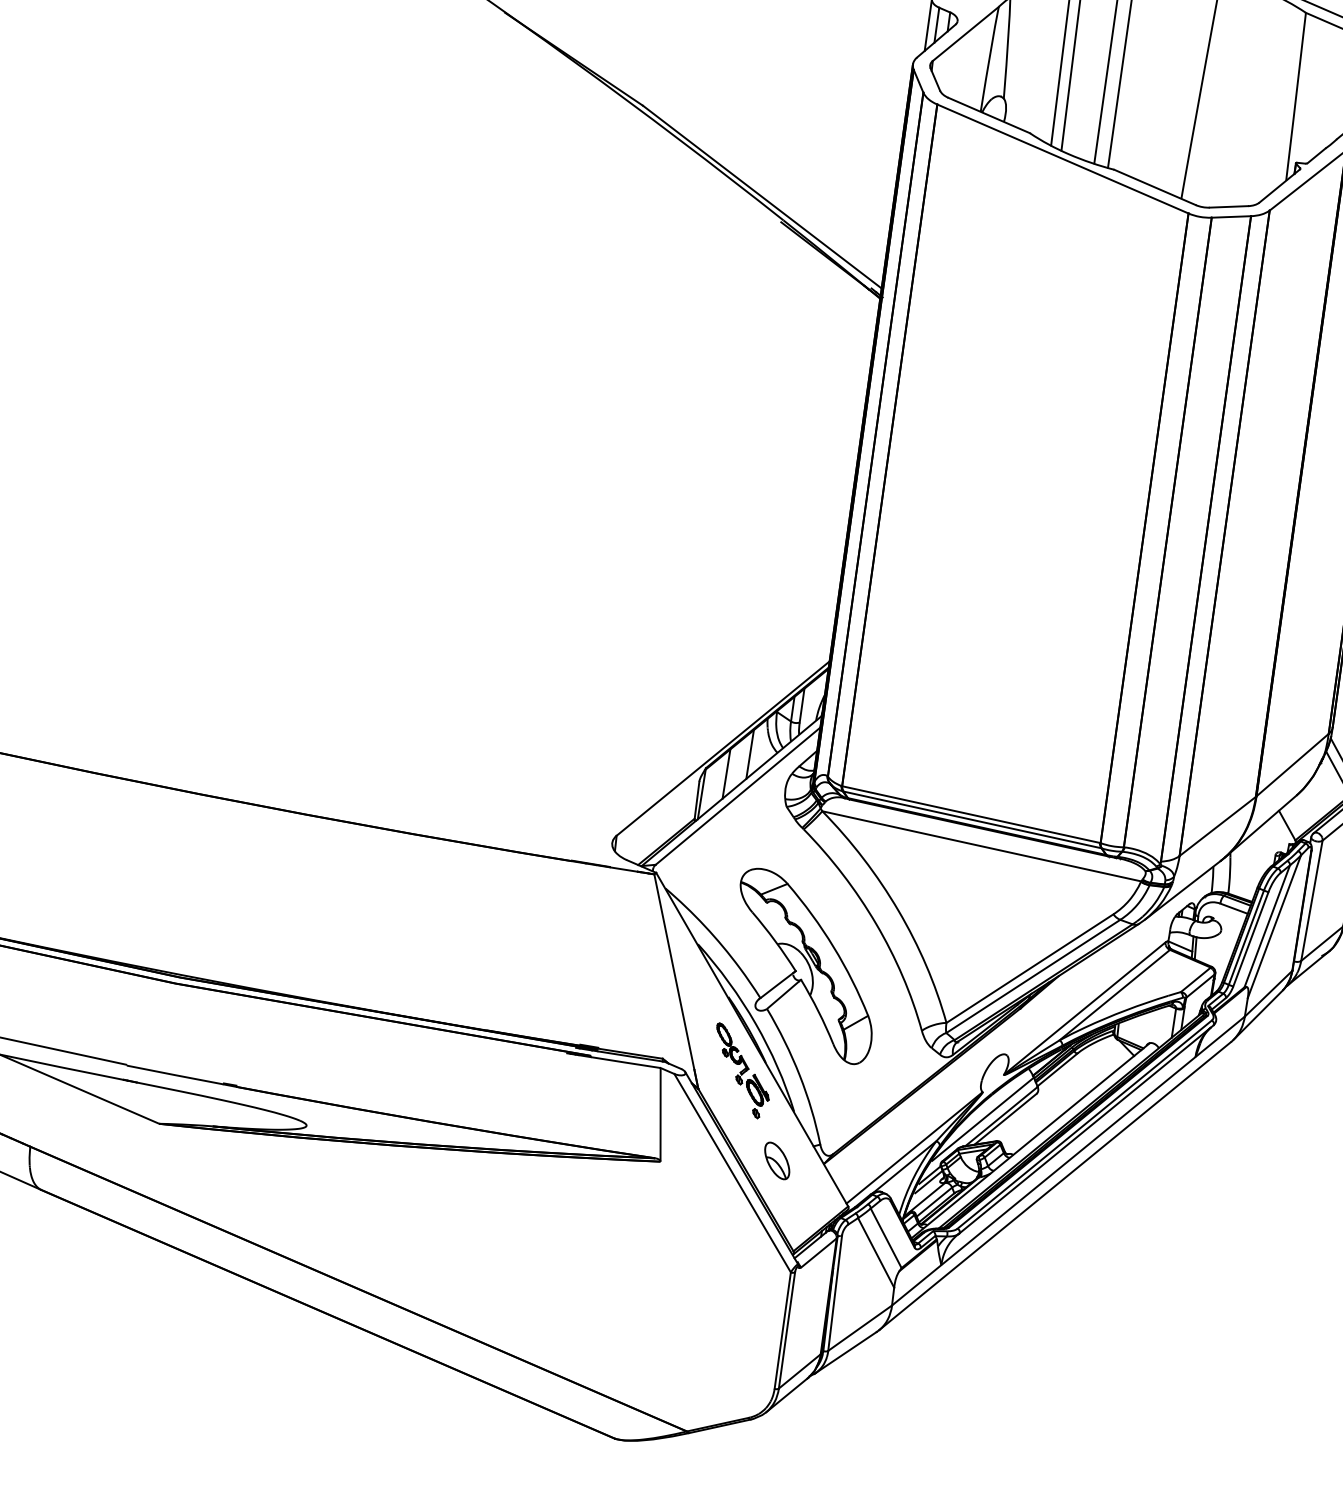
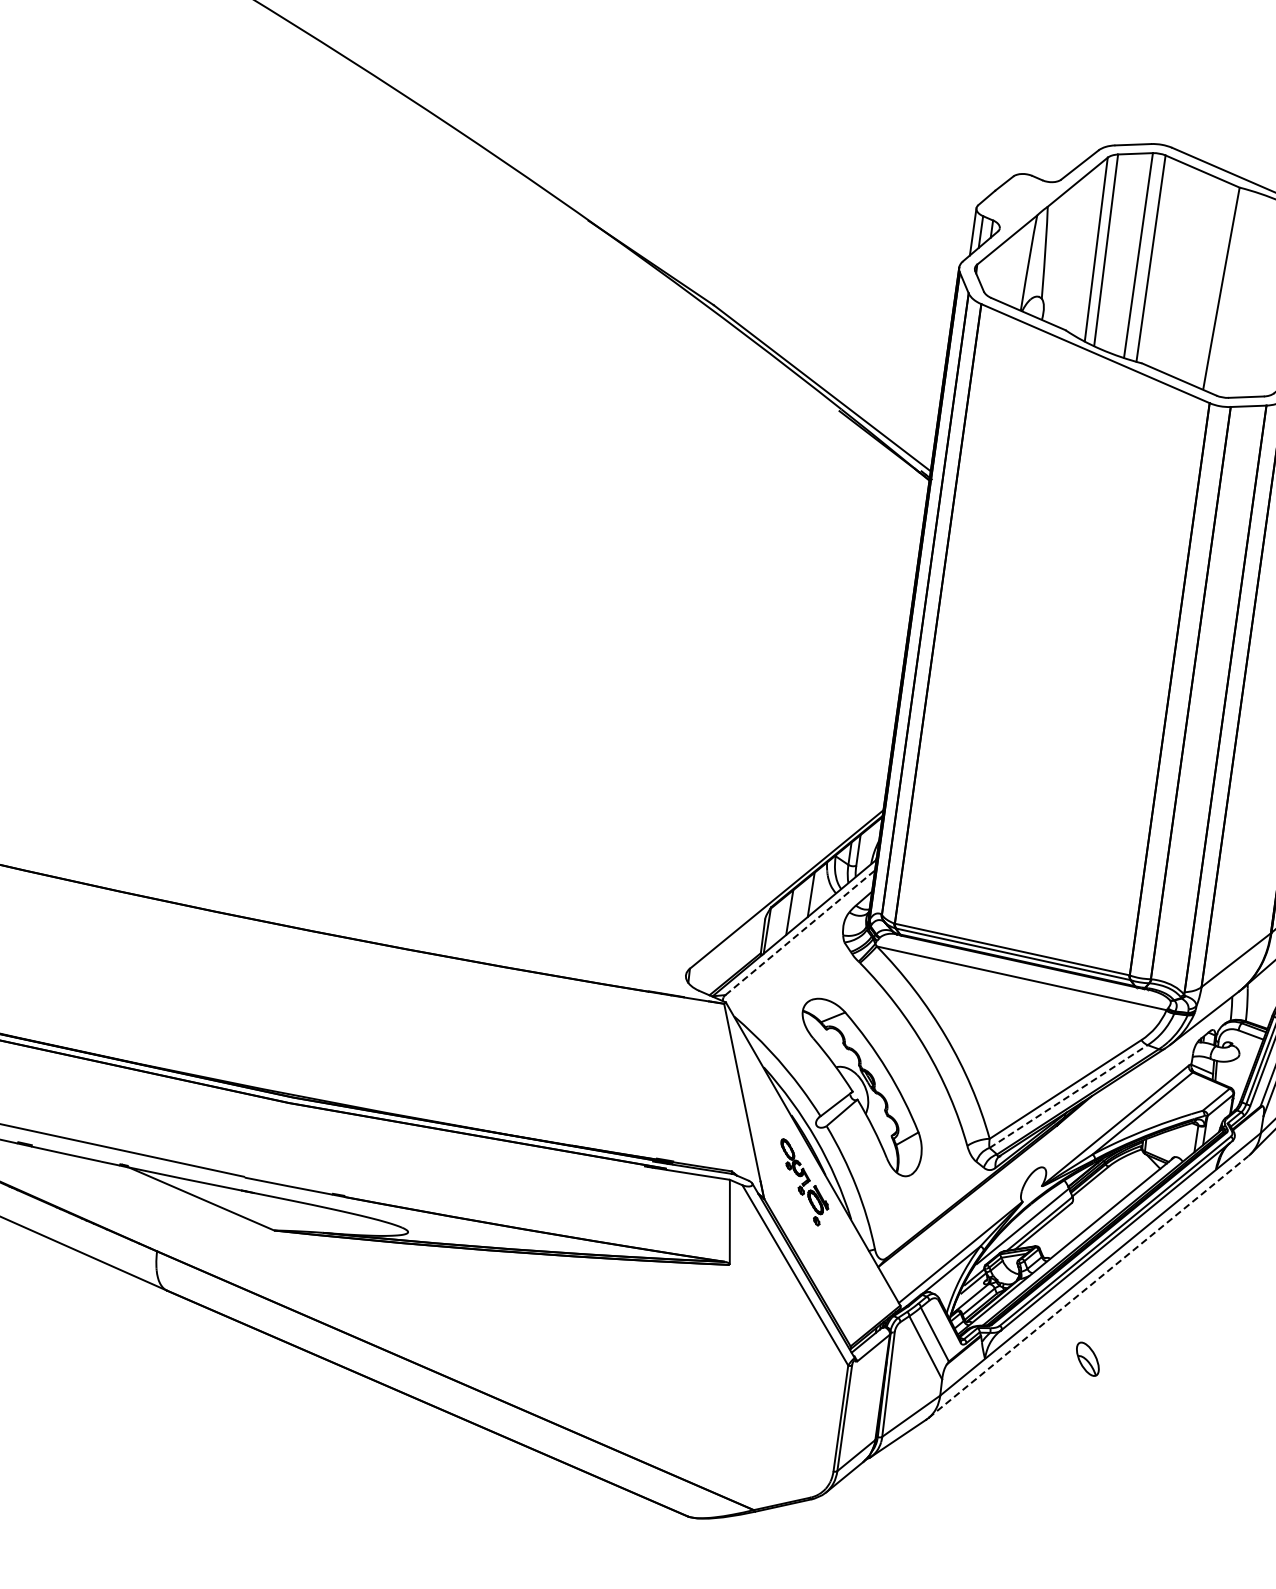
line: (738, 795) -> (800, 932), solid -> dashed
line: (1034, 976) -> (1069, 1096), solid -> dashed
part: (776, 1160) -> (1087, 1358), moved
line: (1055, 1186) -> (1088, 1287), solid -> dashed

